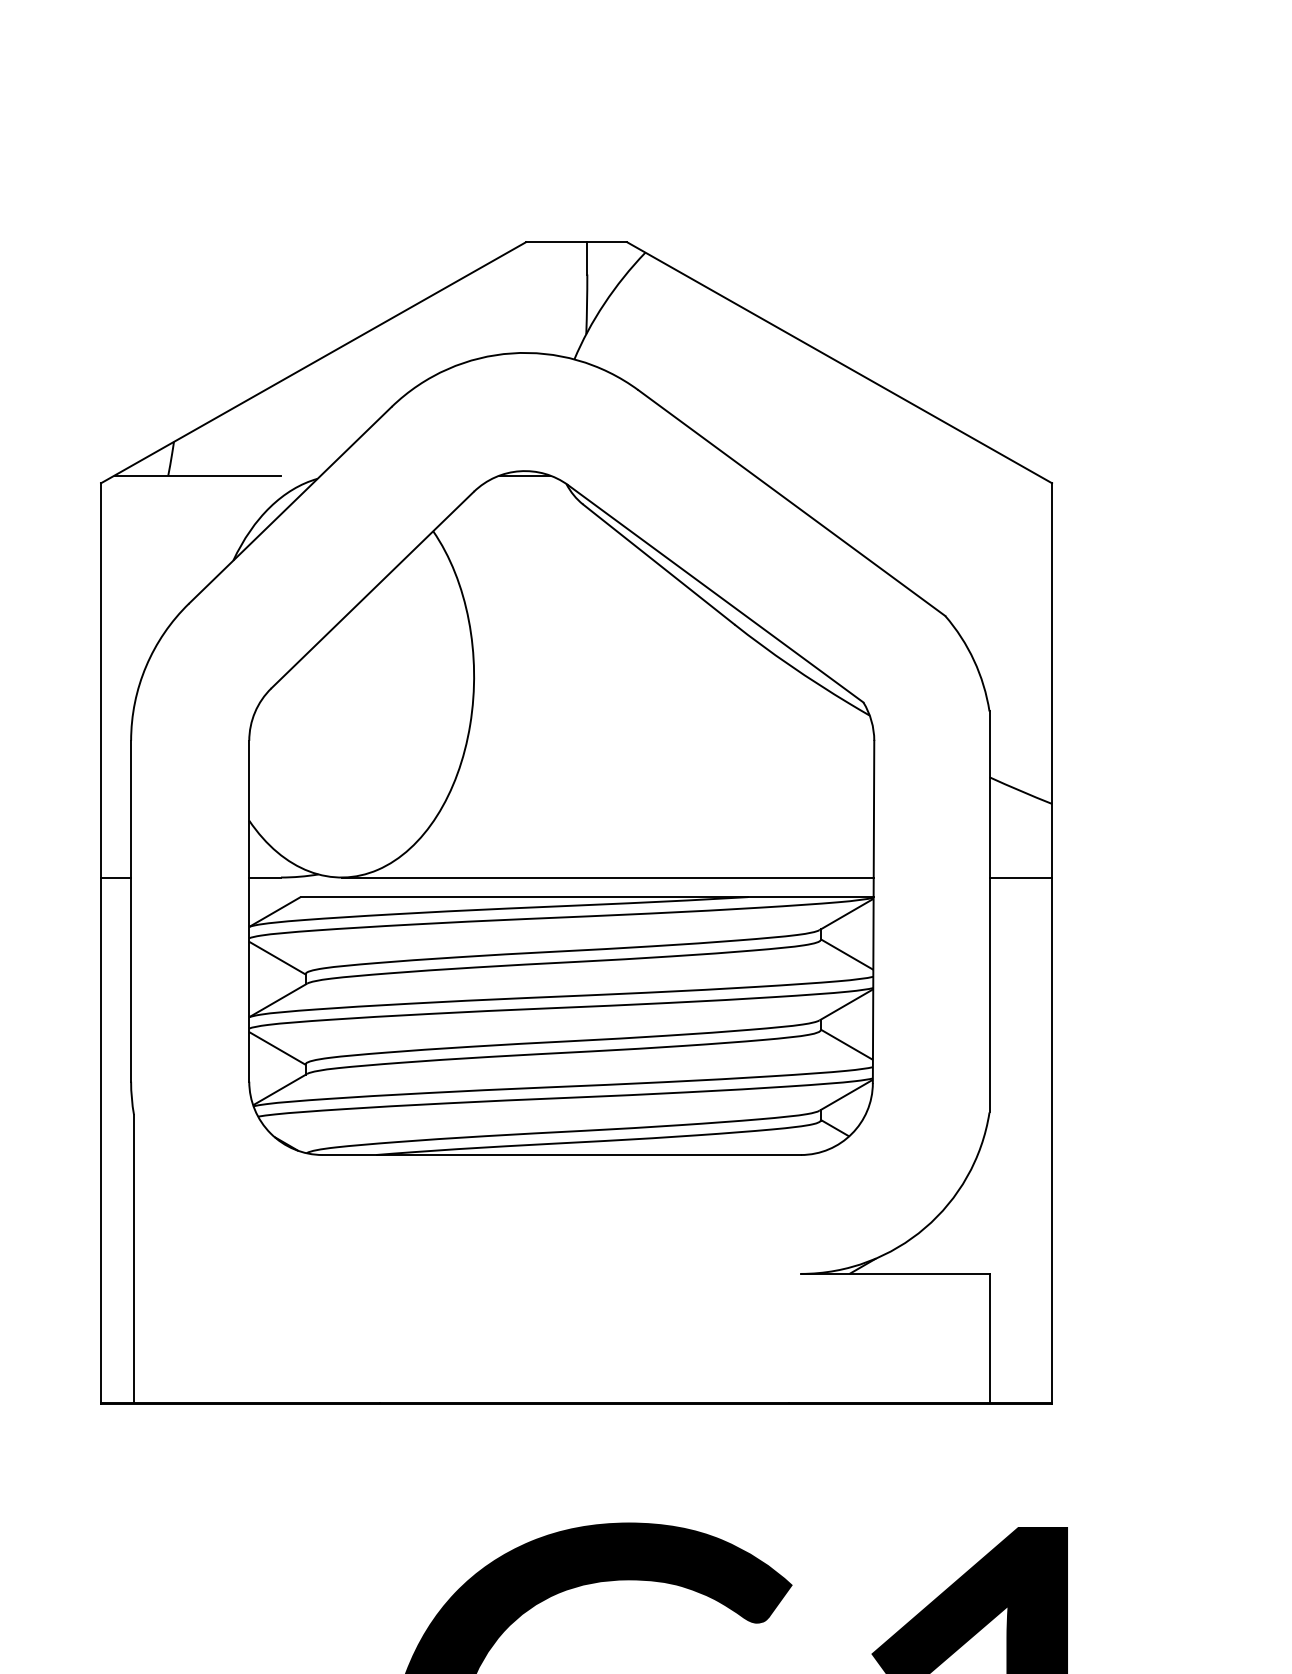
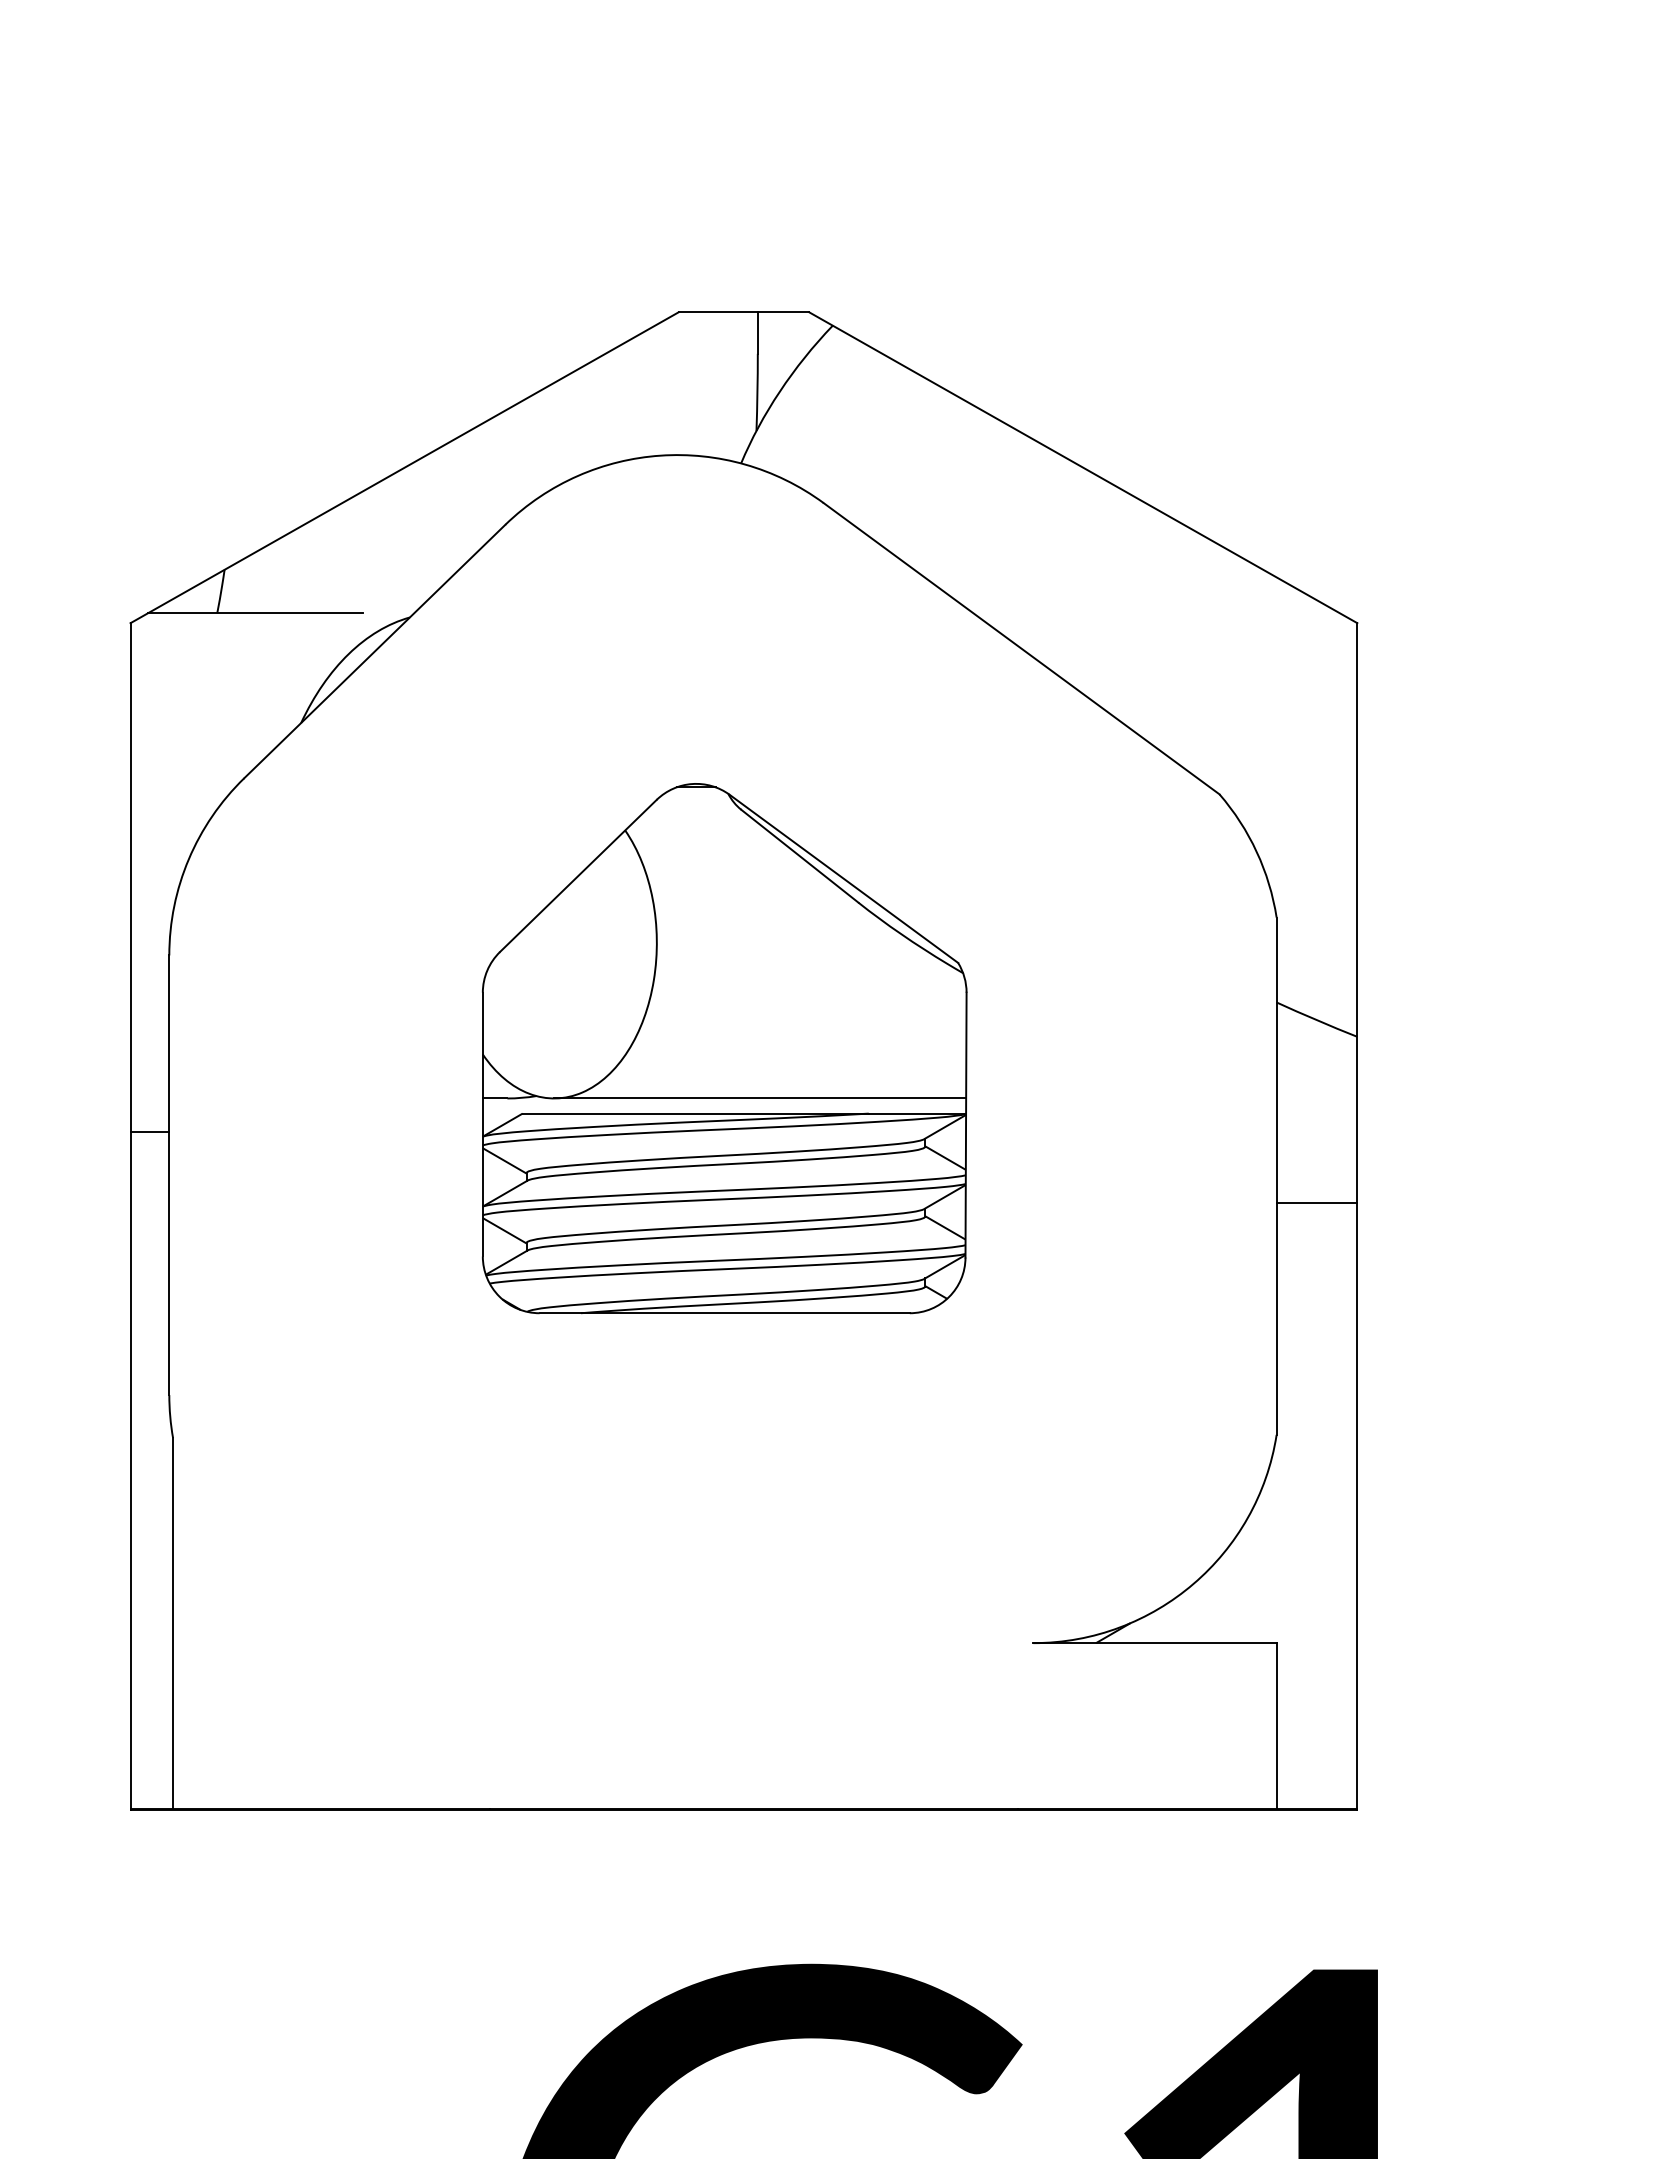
part: (561, 812) -> (724, 1048), size x0.6
line: (1020, 877) -> (1316, 1202), moved

